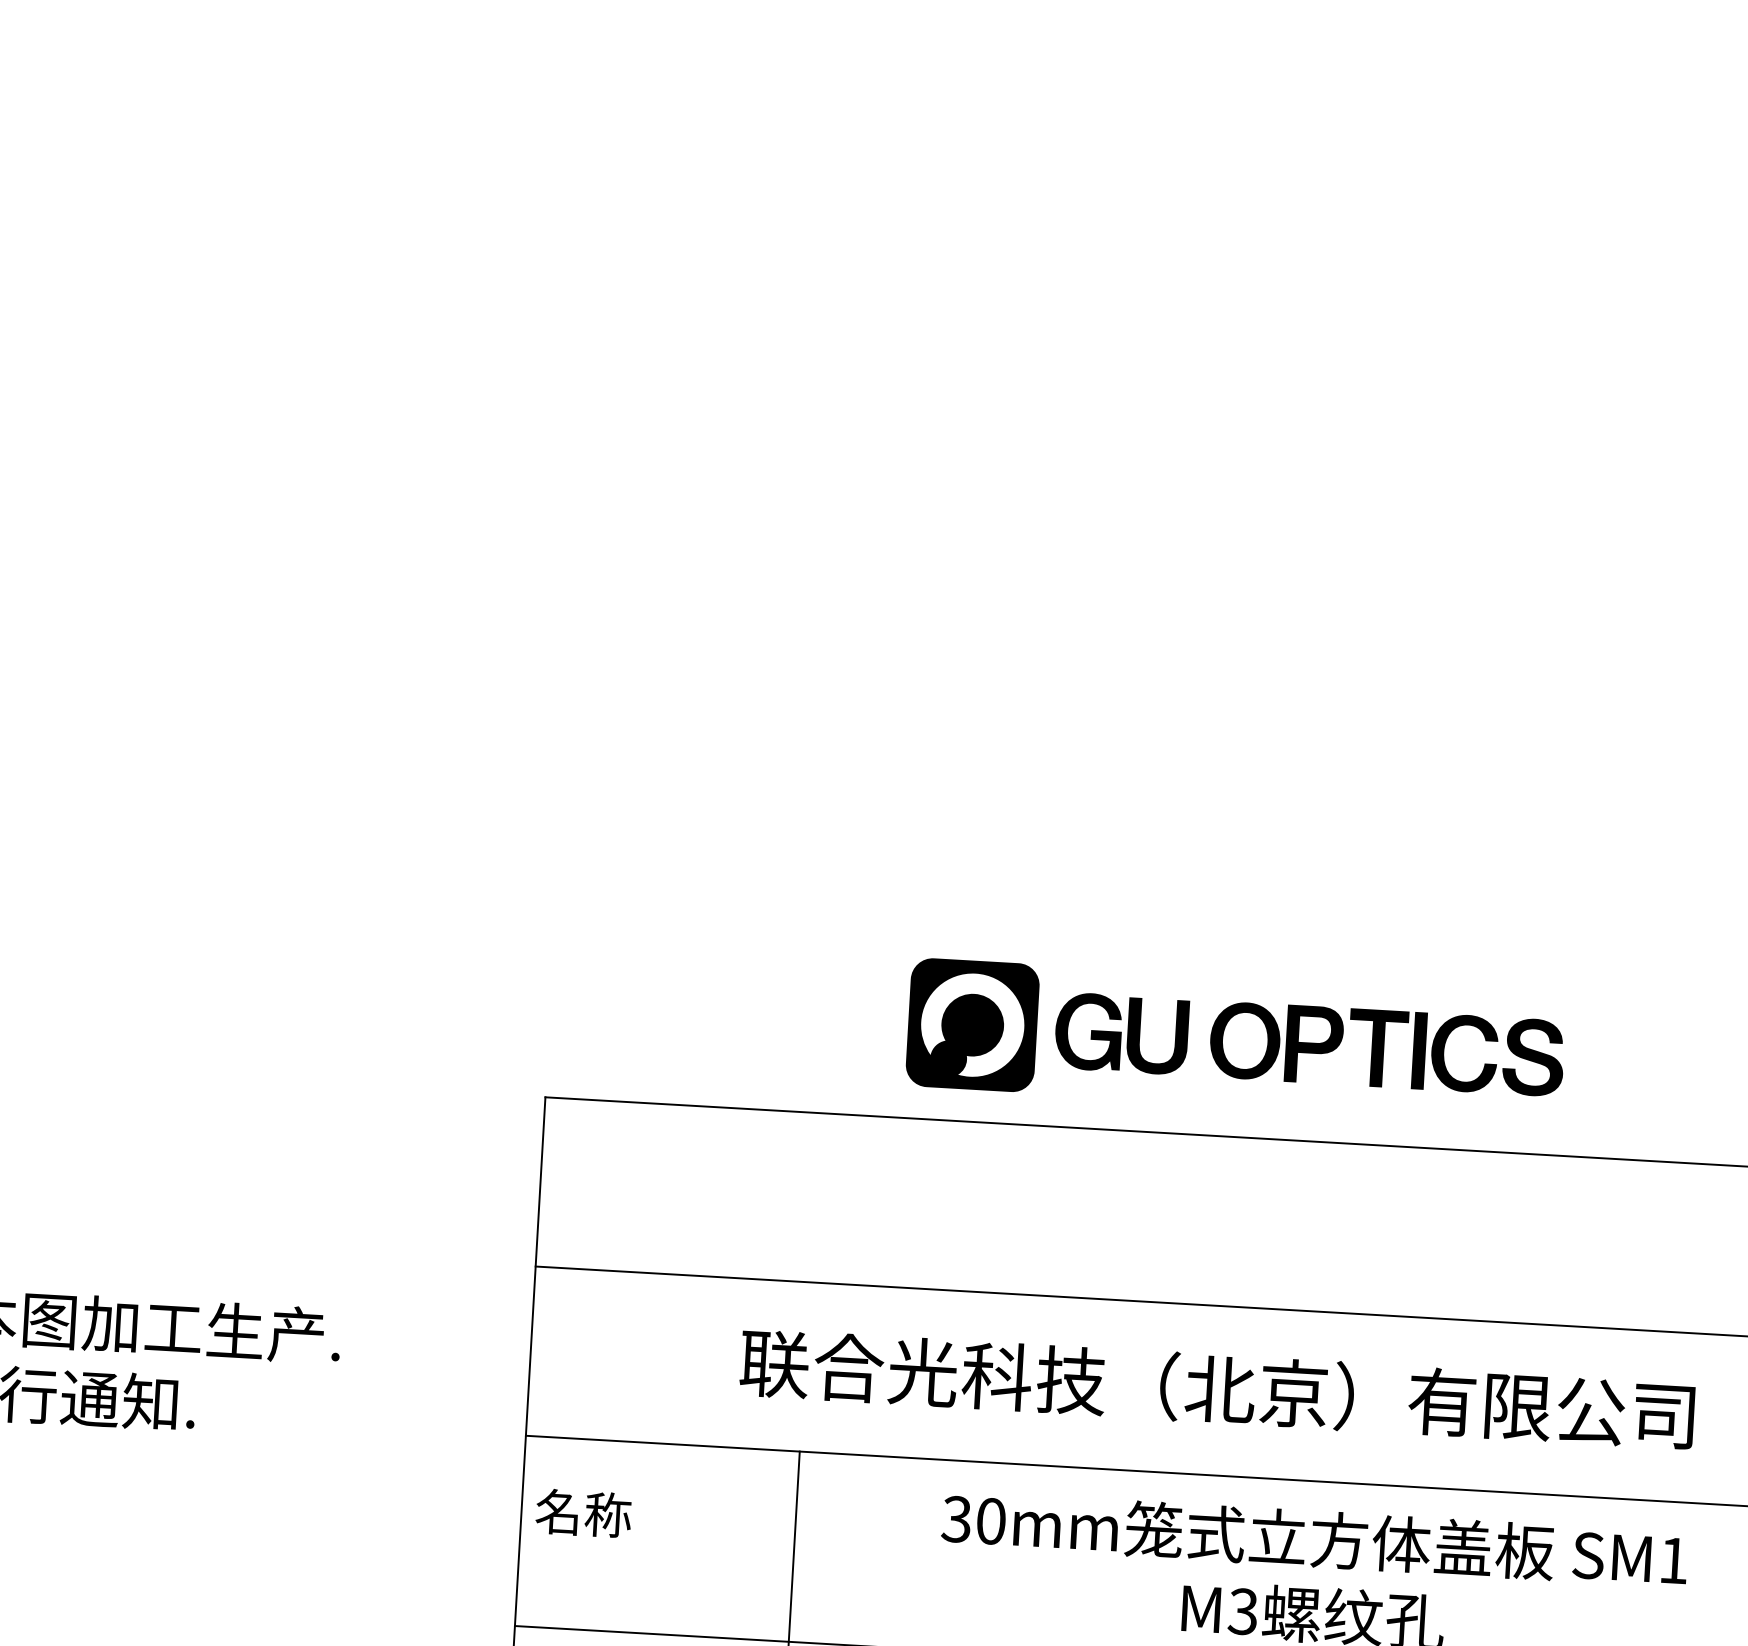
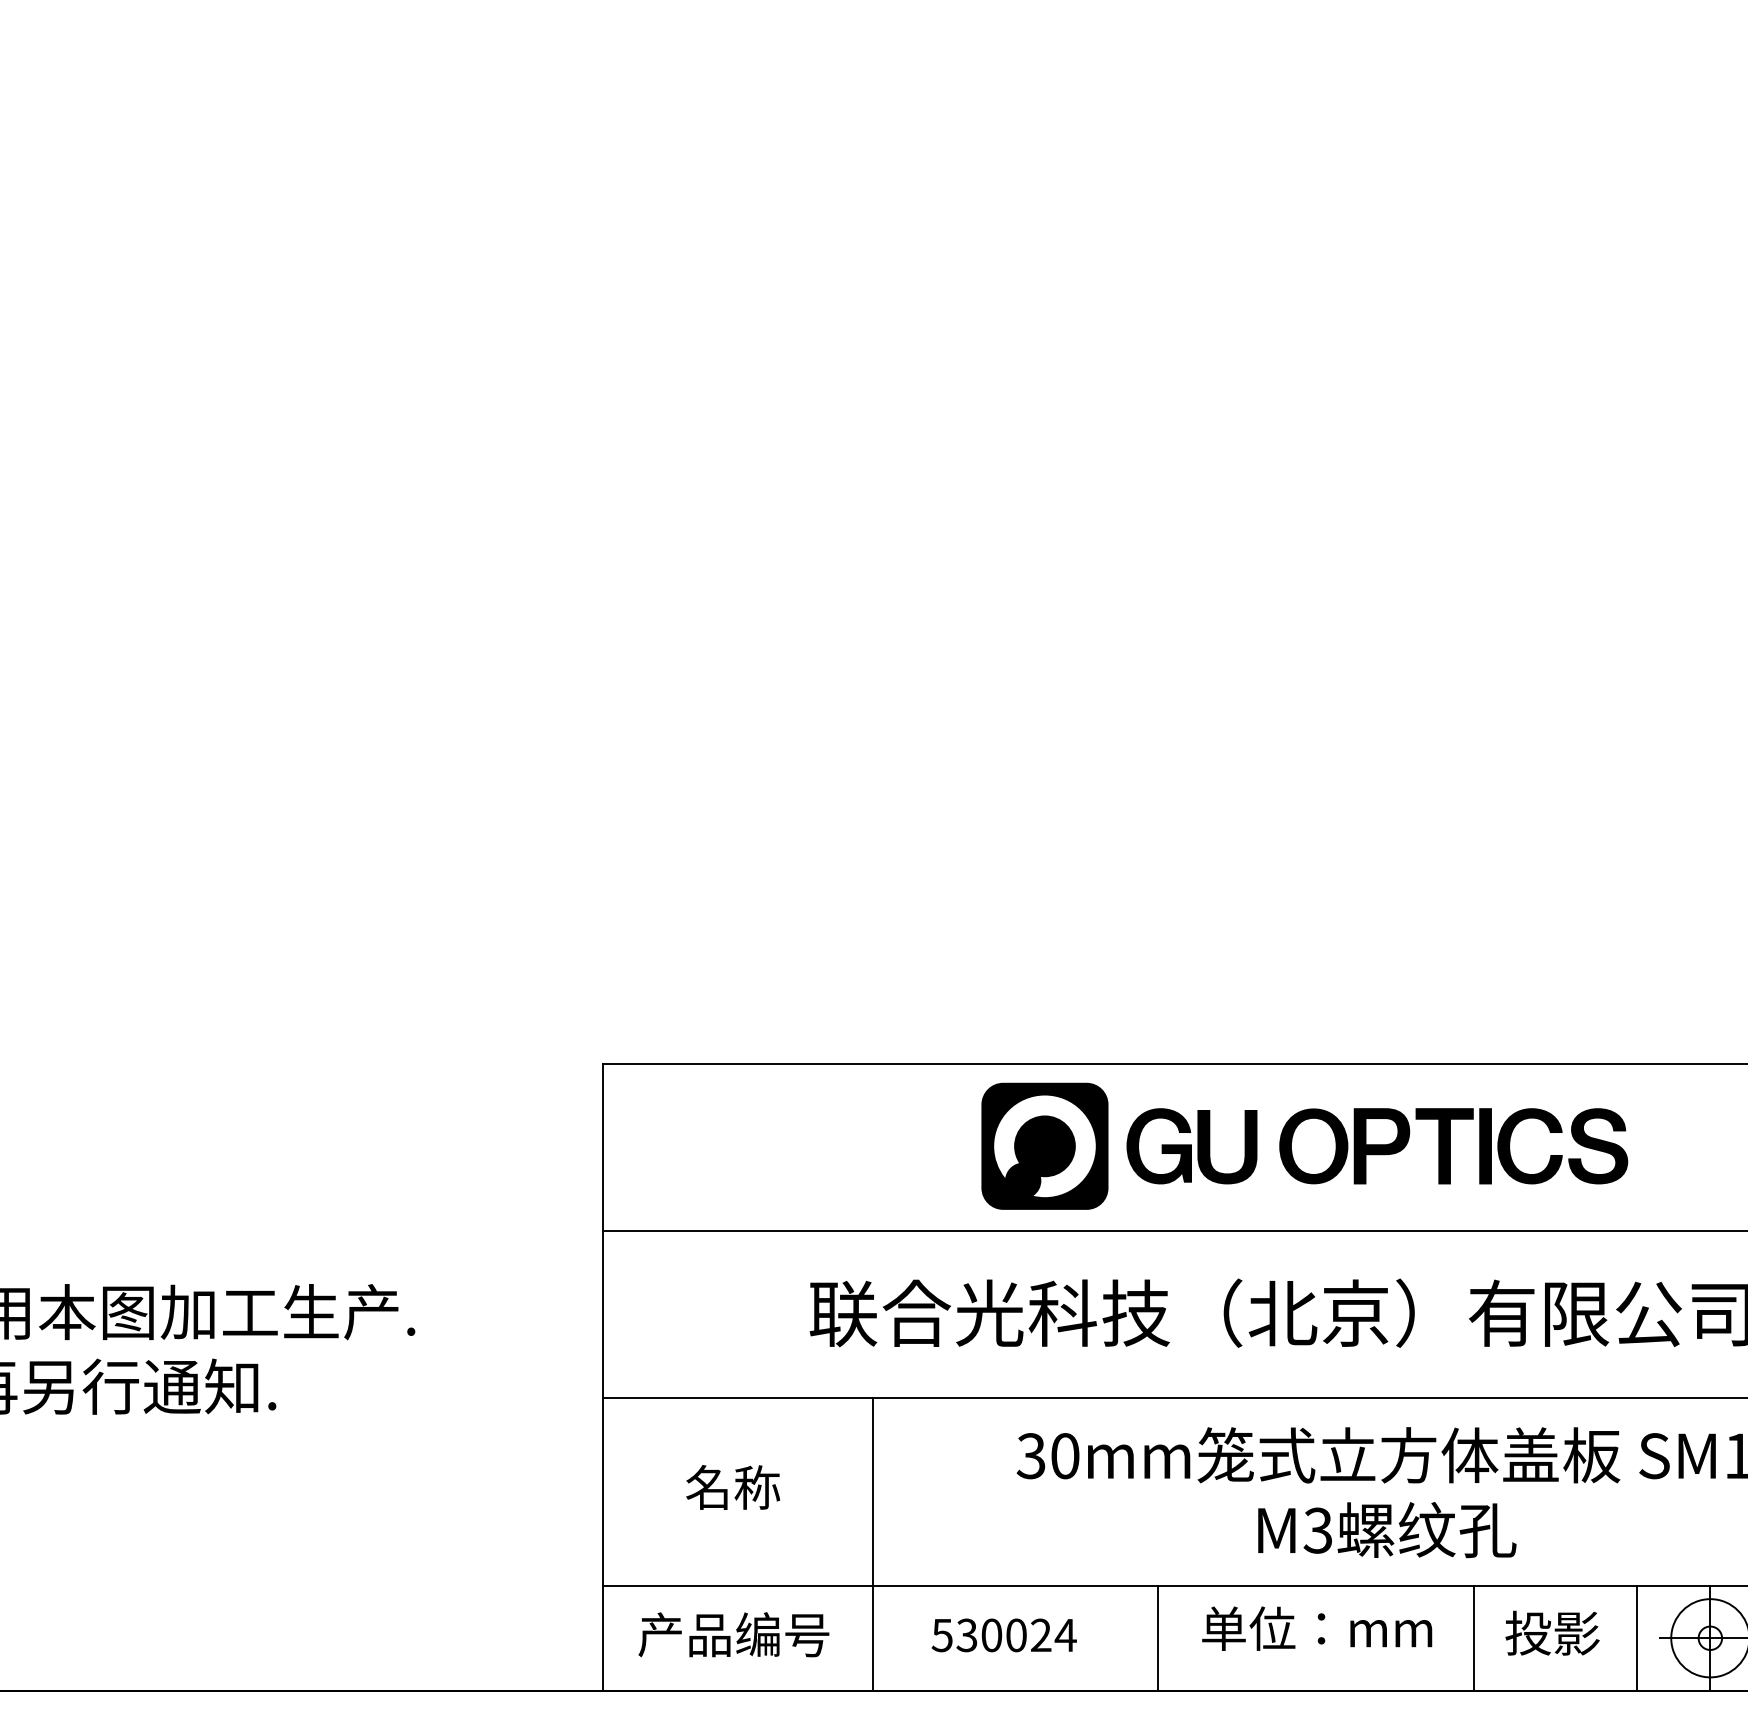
part: (1235, 1039) -> (1304, 1145), moved
text: (584, 1513) -> (733, 1487), moved

